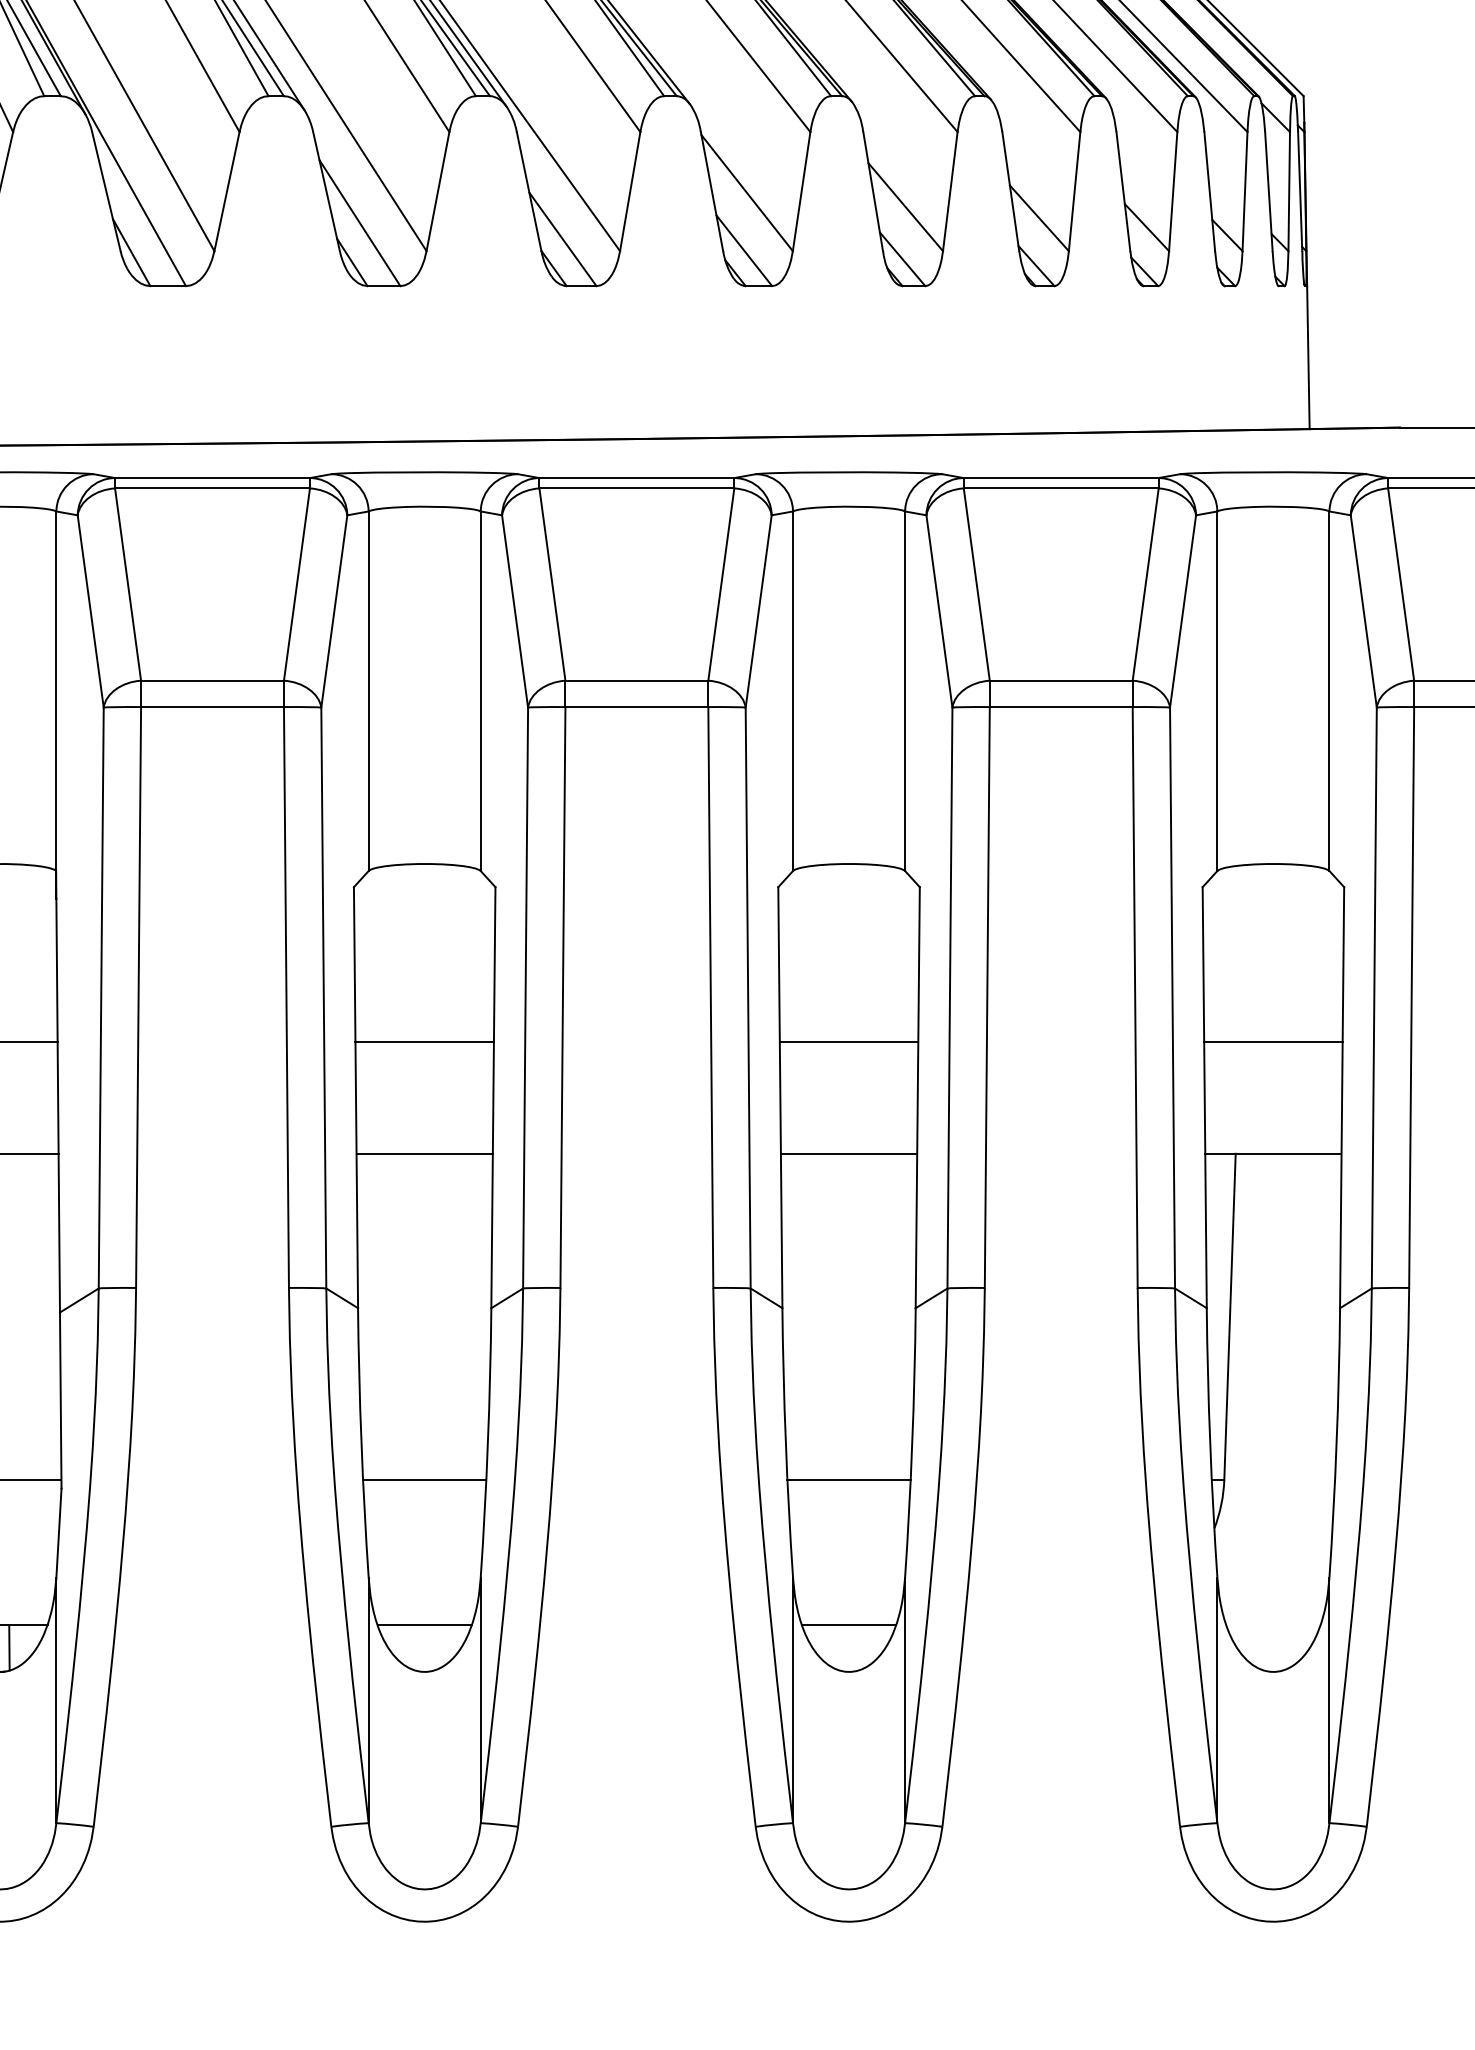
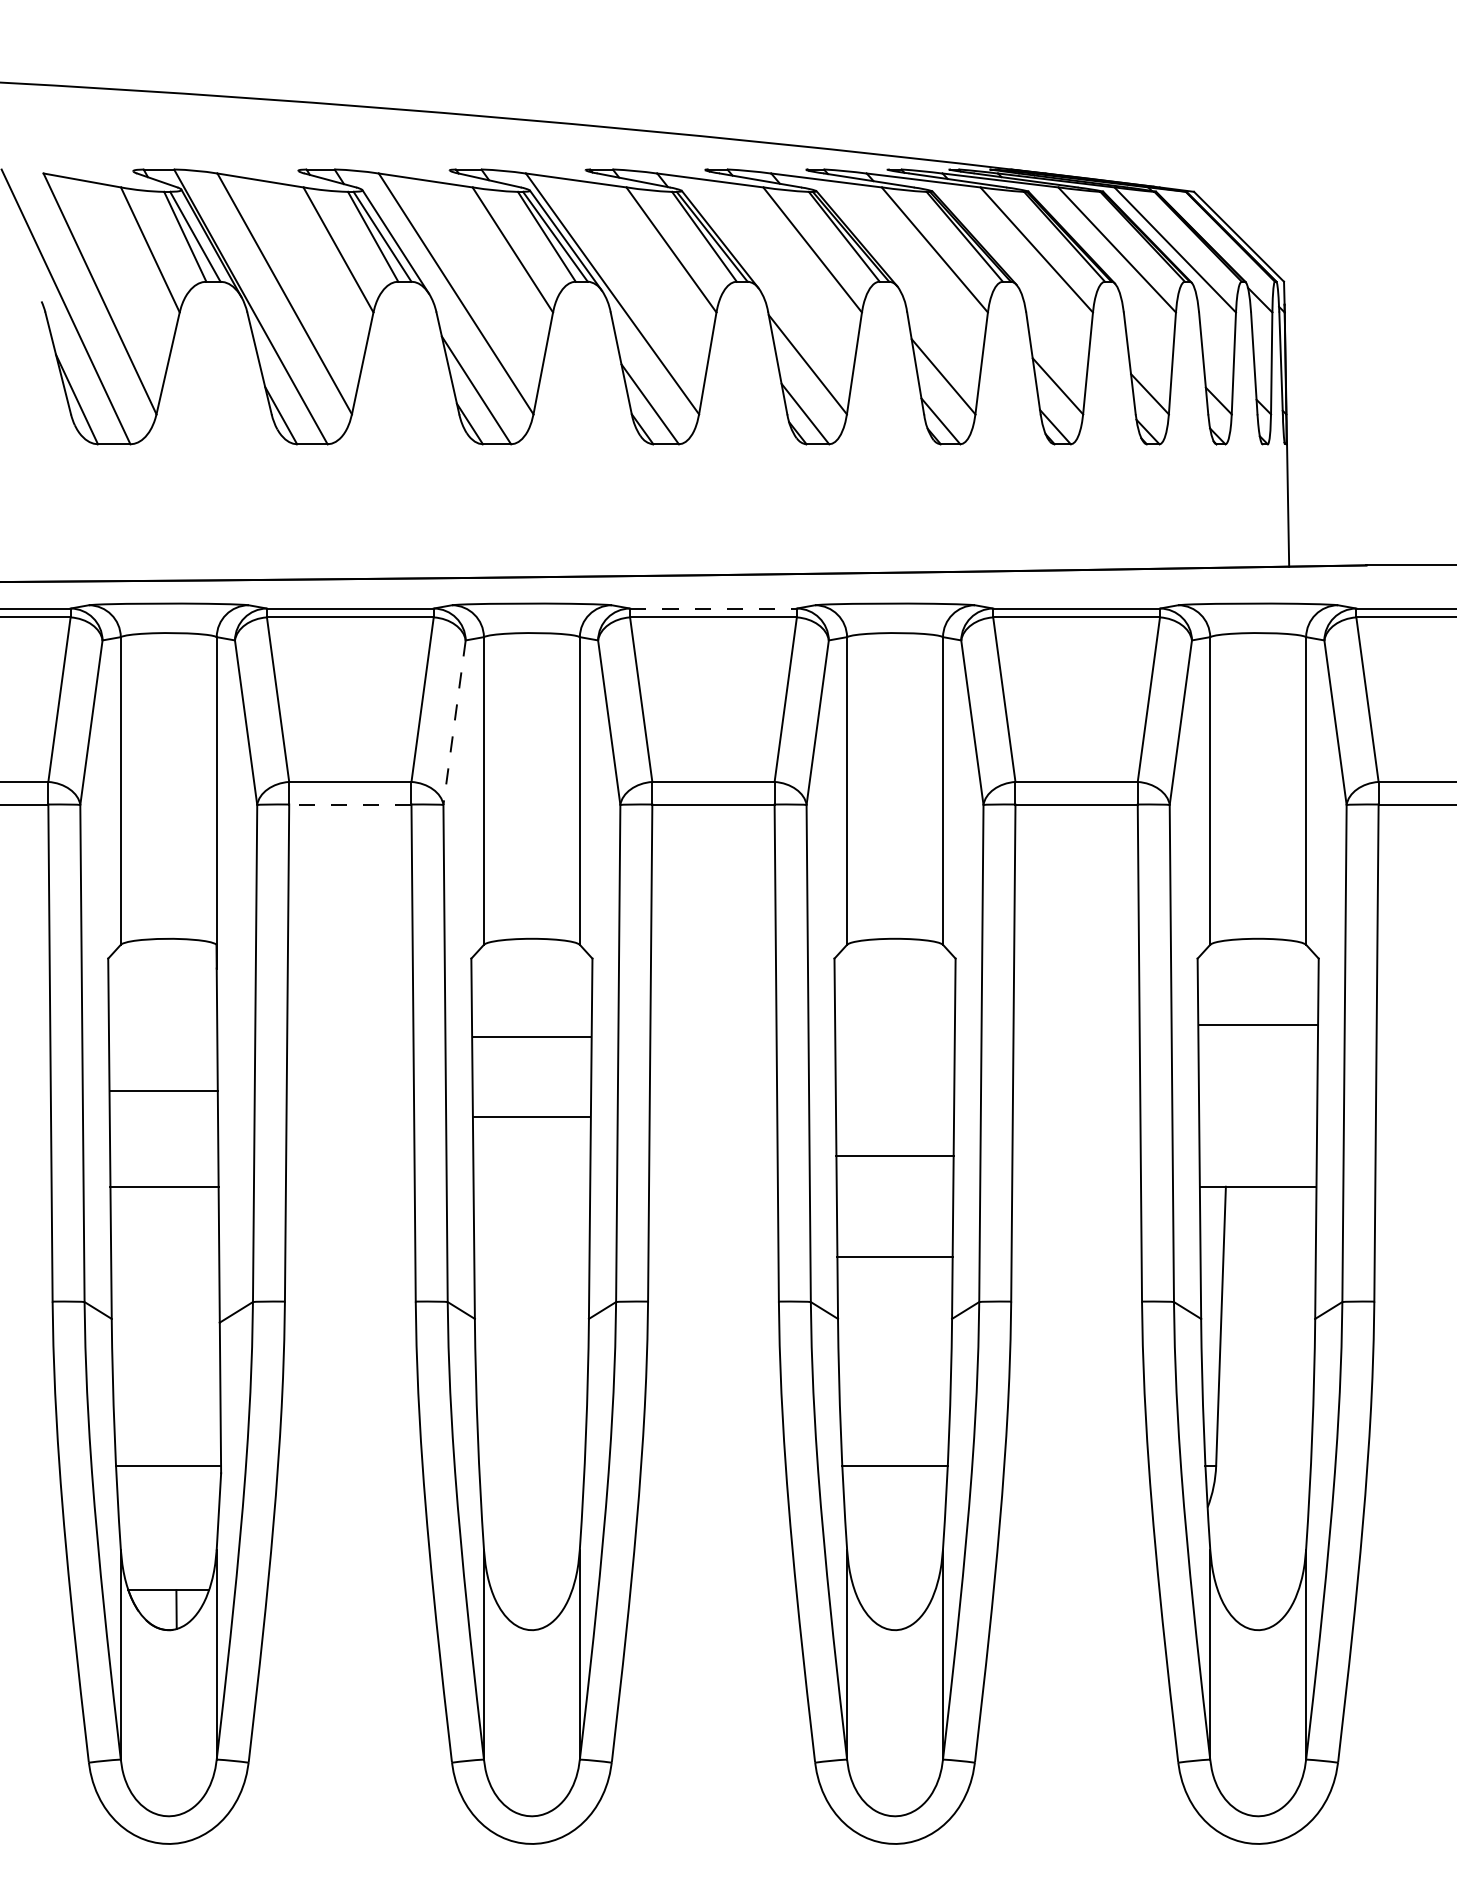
line: (636, 478) -> (713, 608), solid -> dashed
line: (334, 612) -> (454, 723), solid -> dashed
line: (211, 707) -> (349, 804), solid -> dashed
line: (424, 1042) -> (531, 1037), moved
line: (848, 1042) -> (894, 1156), moved
line: (1272, 1042) -> (1257, 1025), moved
line: (424, 1153) -> (531, 1116), moved
line: (848, 1153) -> (894, 1256), moved
line: (424, 1479) -> (531, 1465), removed
line: (424, 1625) -> (531, 1590), removed
line: (848, 1625) -> (894, 1590), removed

